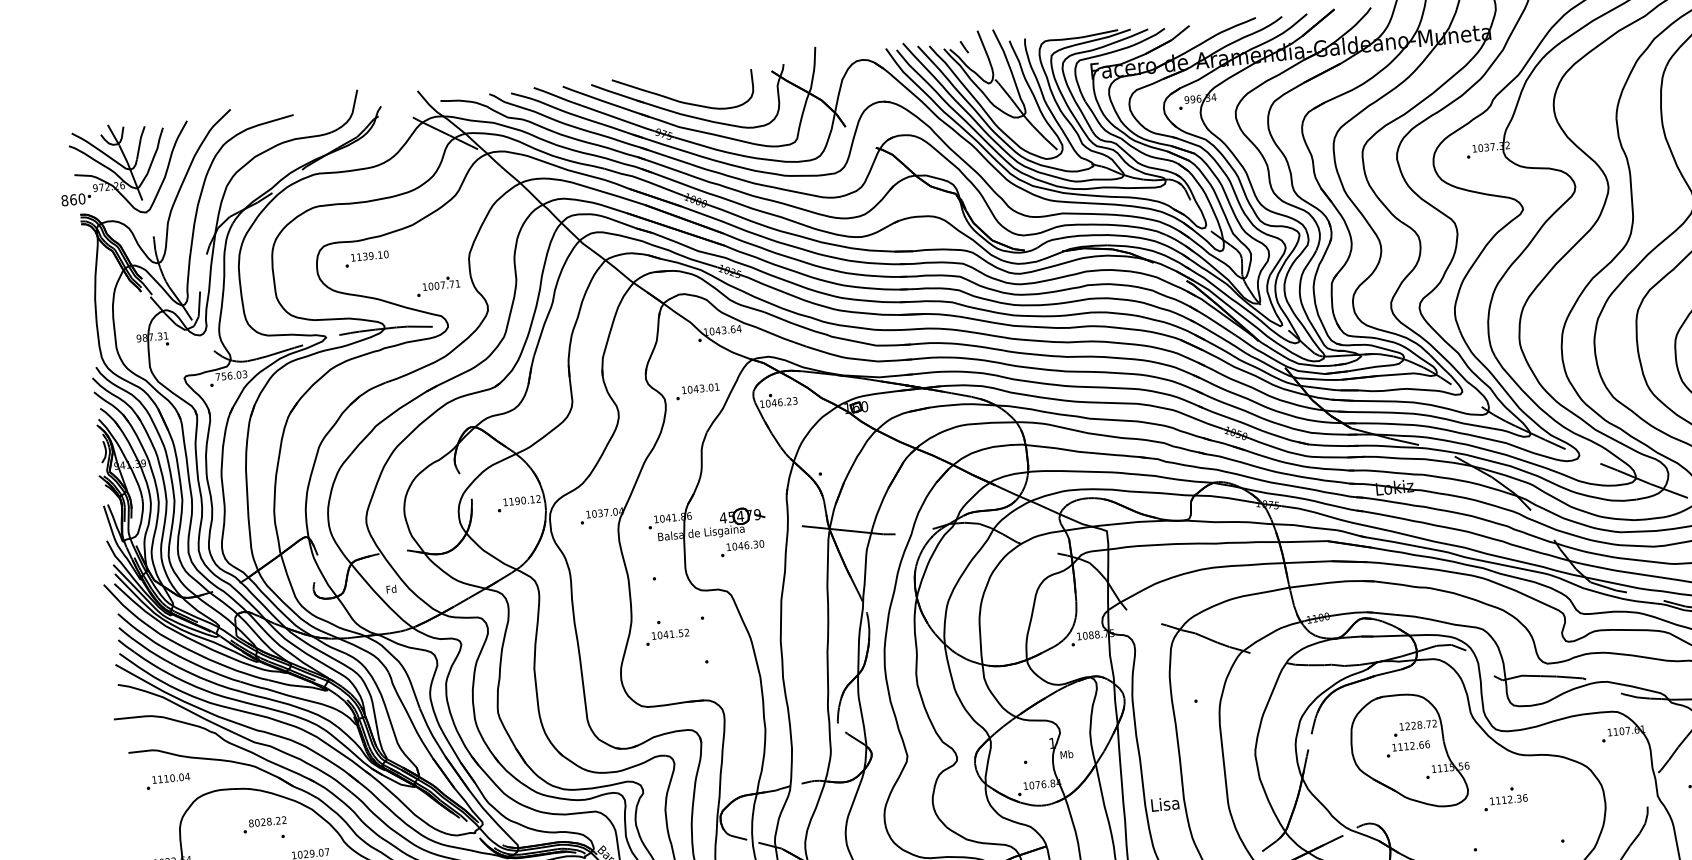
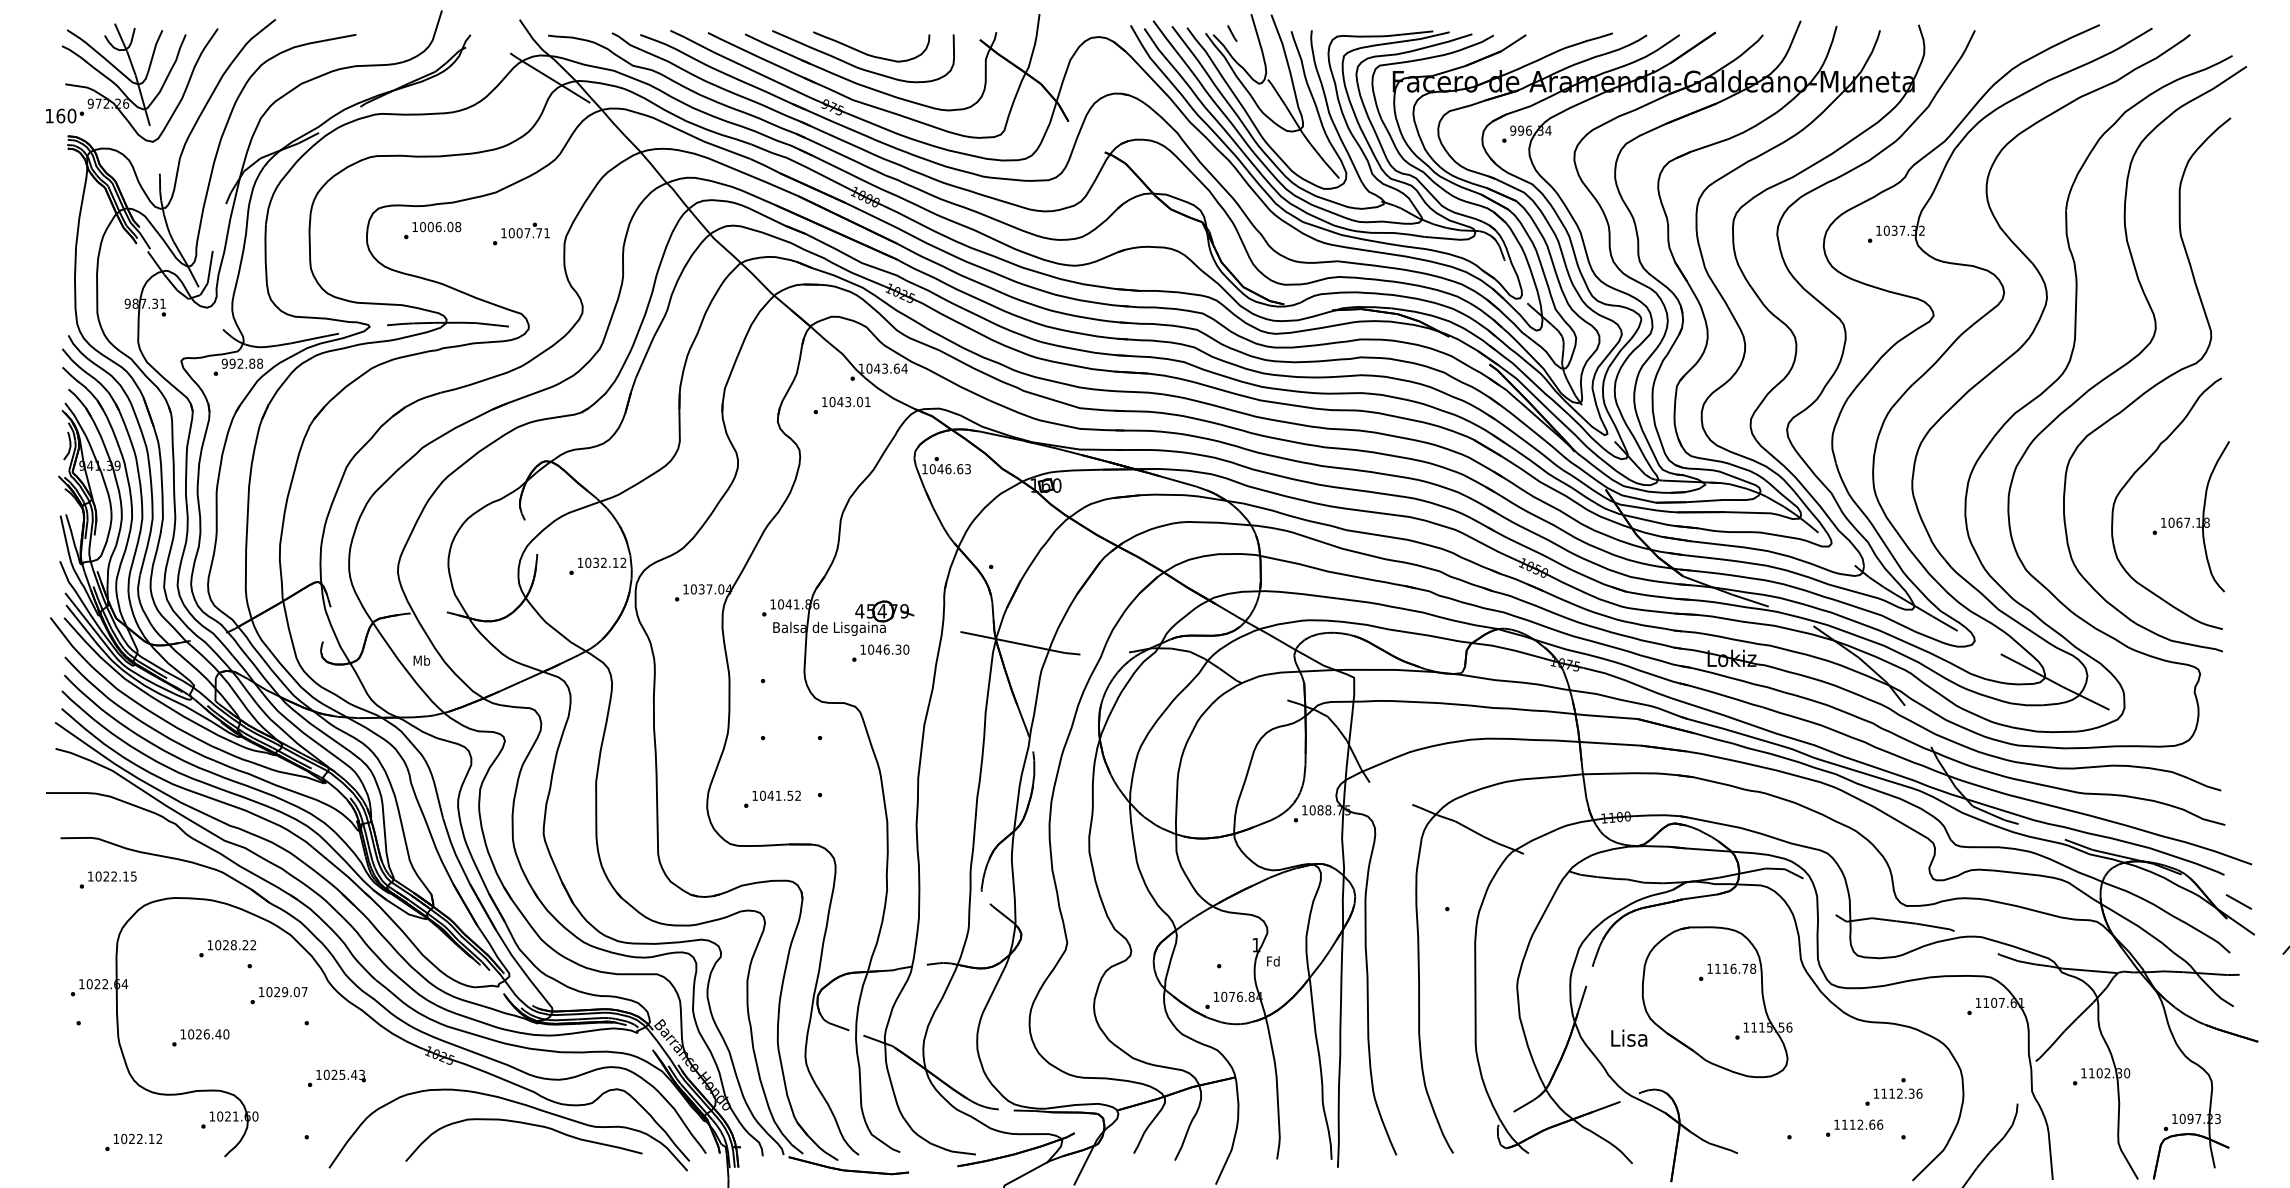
curve: (686, 90) -> (867, 53), added
text: (64, 200) -> (49, 115), 860 -> 160
text: (372, 256) -> (440, 227), 1139.10 -> 1006.08
text: (438, 285) -> (521, 233), moved
text: (231, 375) -> (242, 363), 756.03 -> 992.88
text: (697, 391) -> (841, 405), moved
text: (789, 401) -> (960, 469), 1046.23 -> 1046.63
text: (517, 500) -> (595, 562), 1190.12 -> 1032.12
text: (391, 589) -> (421, 660), Fd -> Mb
text: (667, 636) -> (772, 798), moved
text: (1421, 724) -> (1735, 968), 1228.72 -> 1116.78
text: (1408, 748) -> (1854, 1127), moved
text: (1066, 754) -> (1273, 961), Mb -> Fd
text: (174, 777) -> (116, 876), 1110.04 -> 1022.15
text: (1505, 798) -> (1893, 1091), moved
text: (1165, 803) -> (1629, 1037), moved
text: (251, 823) -> (210, 945), 8028.22 -> 1028.22

